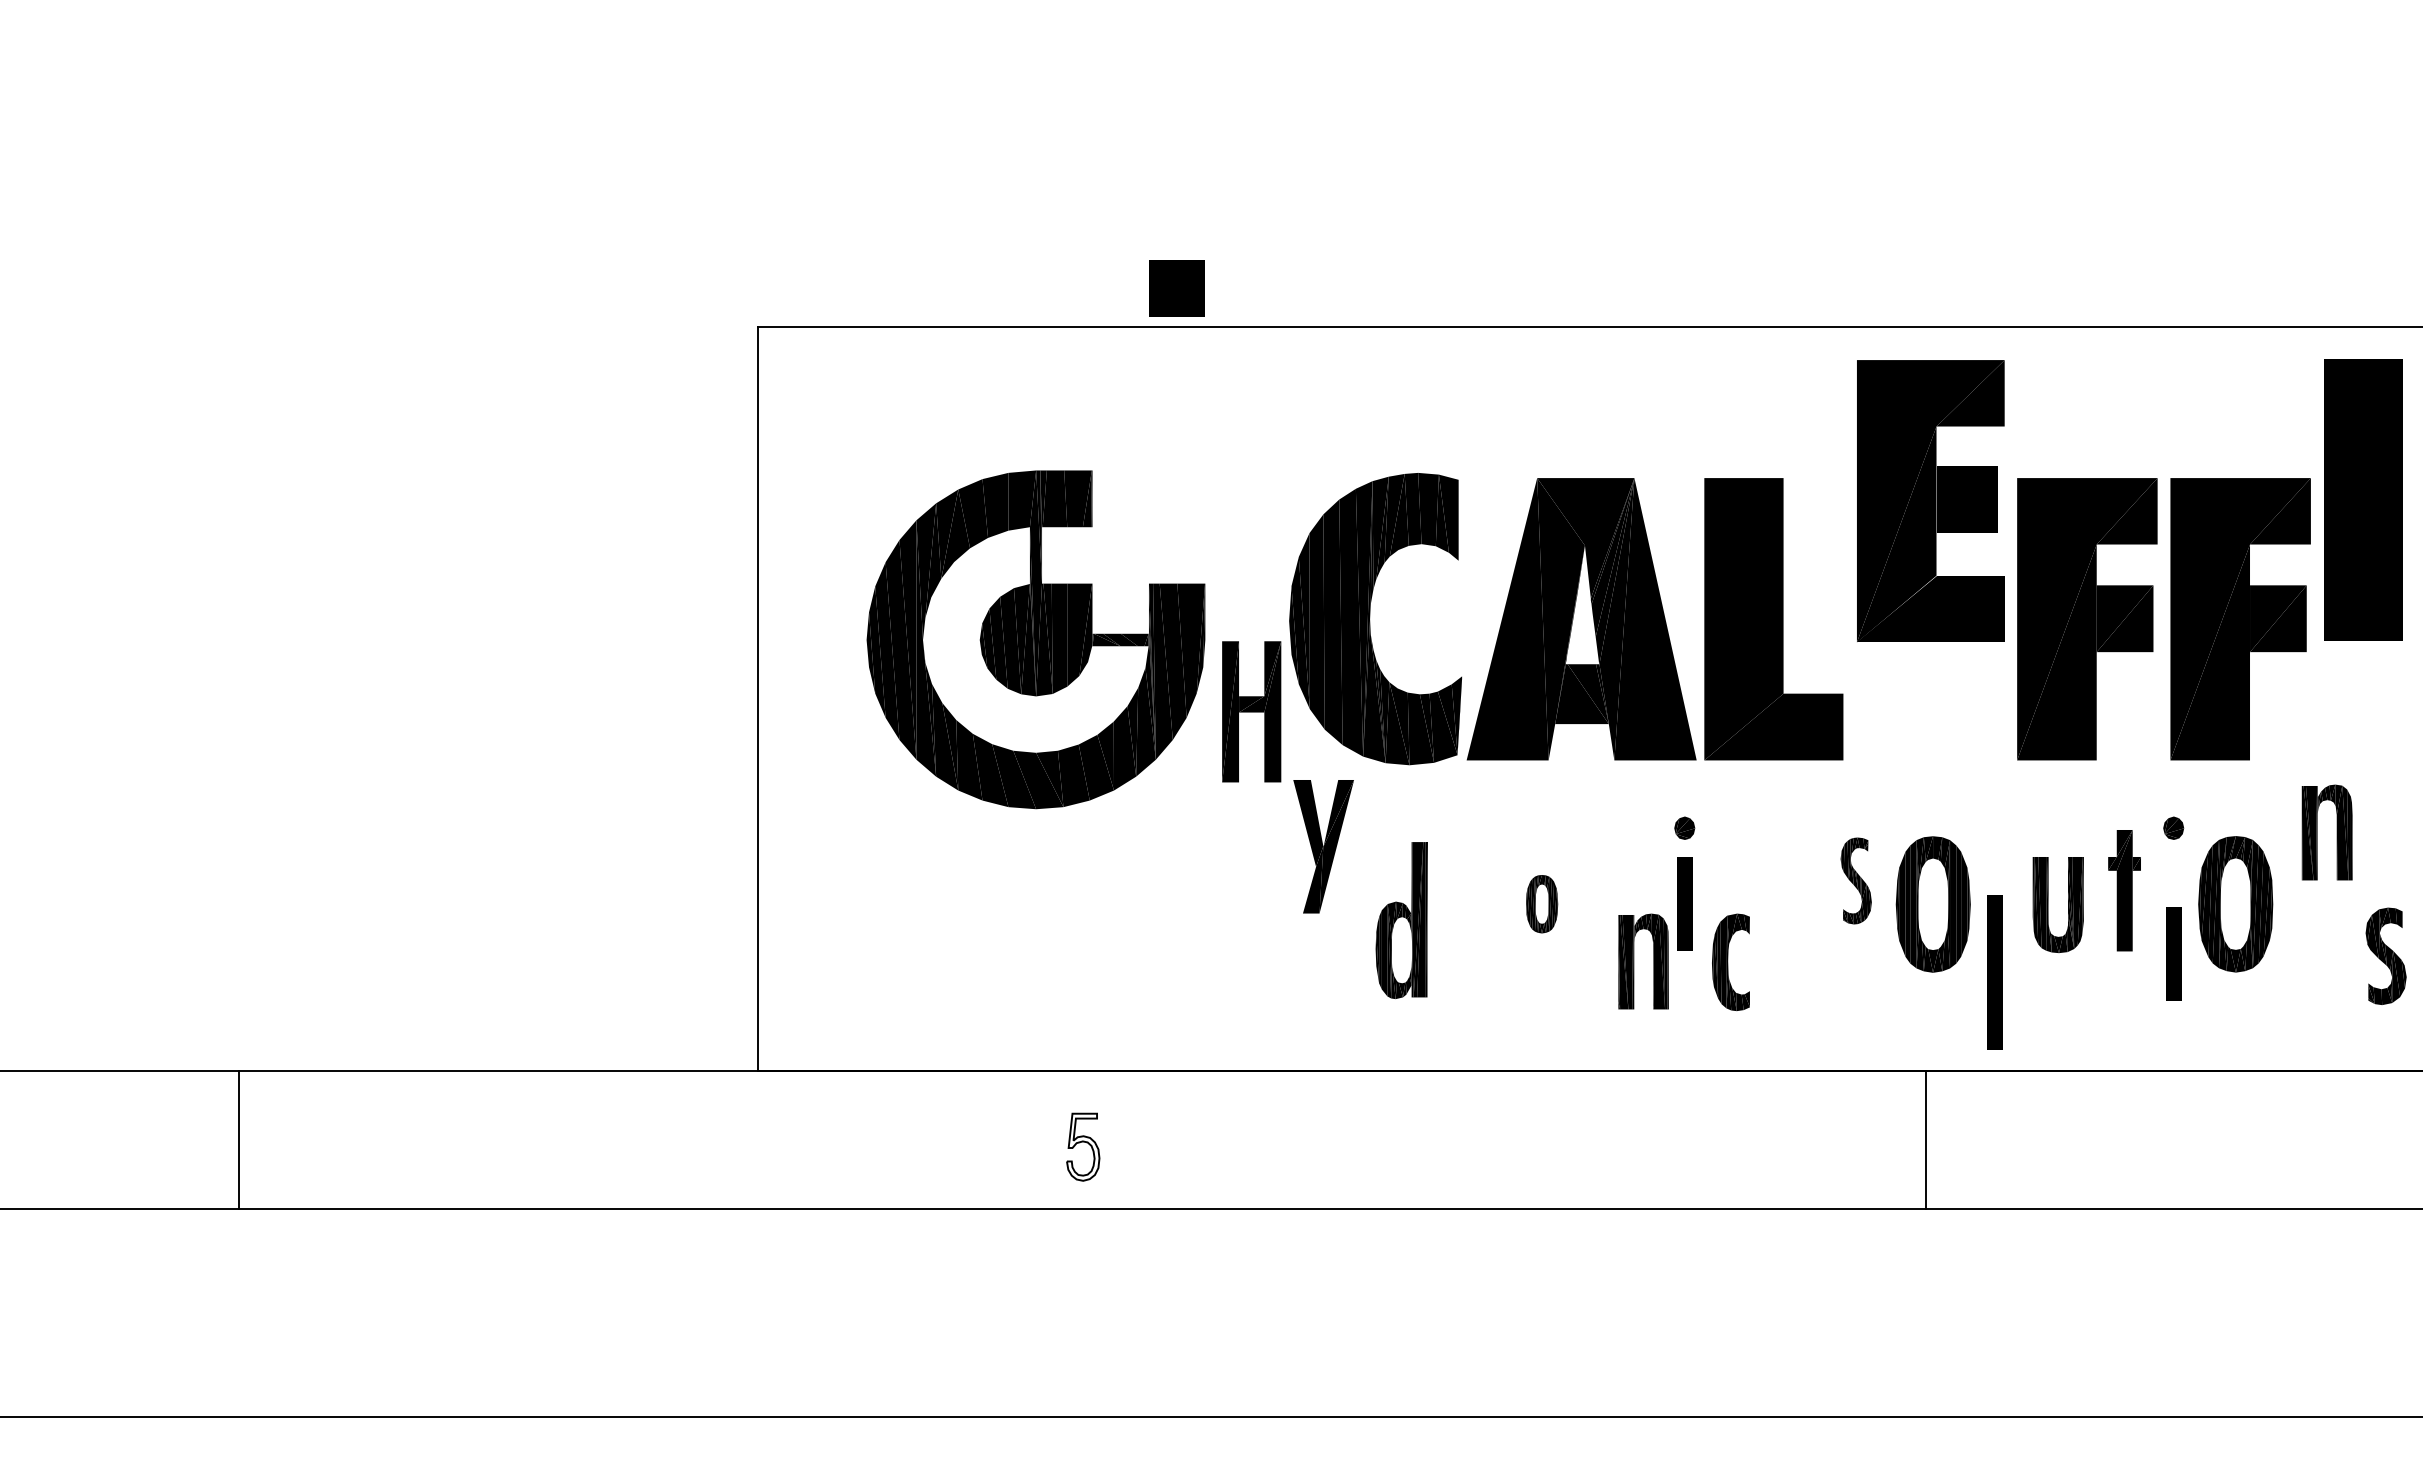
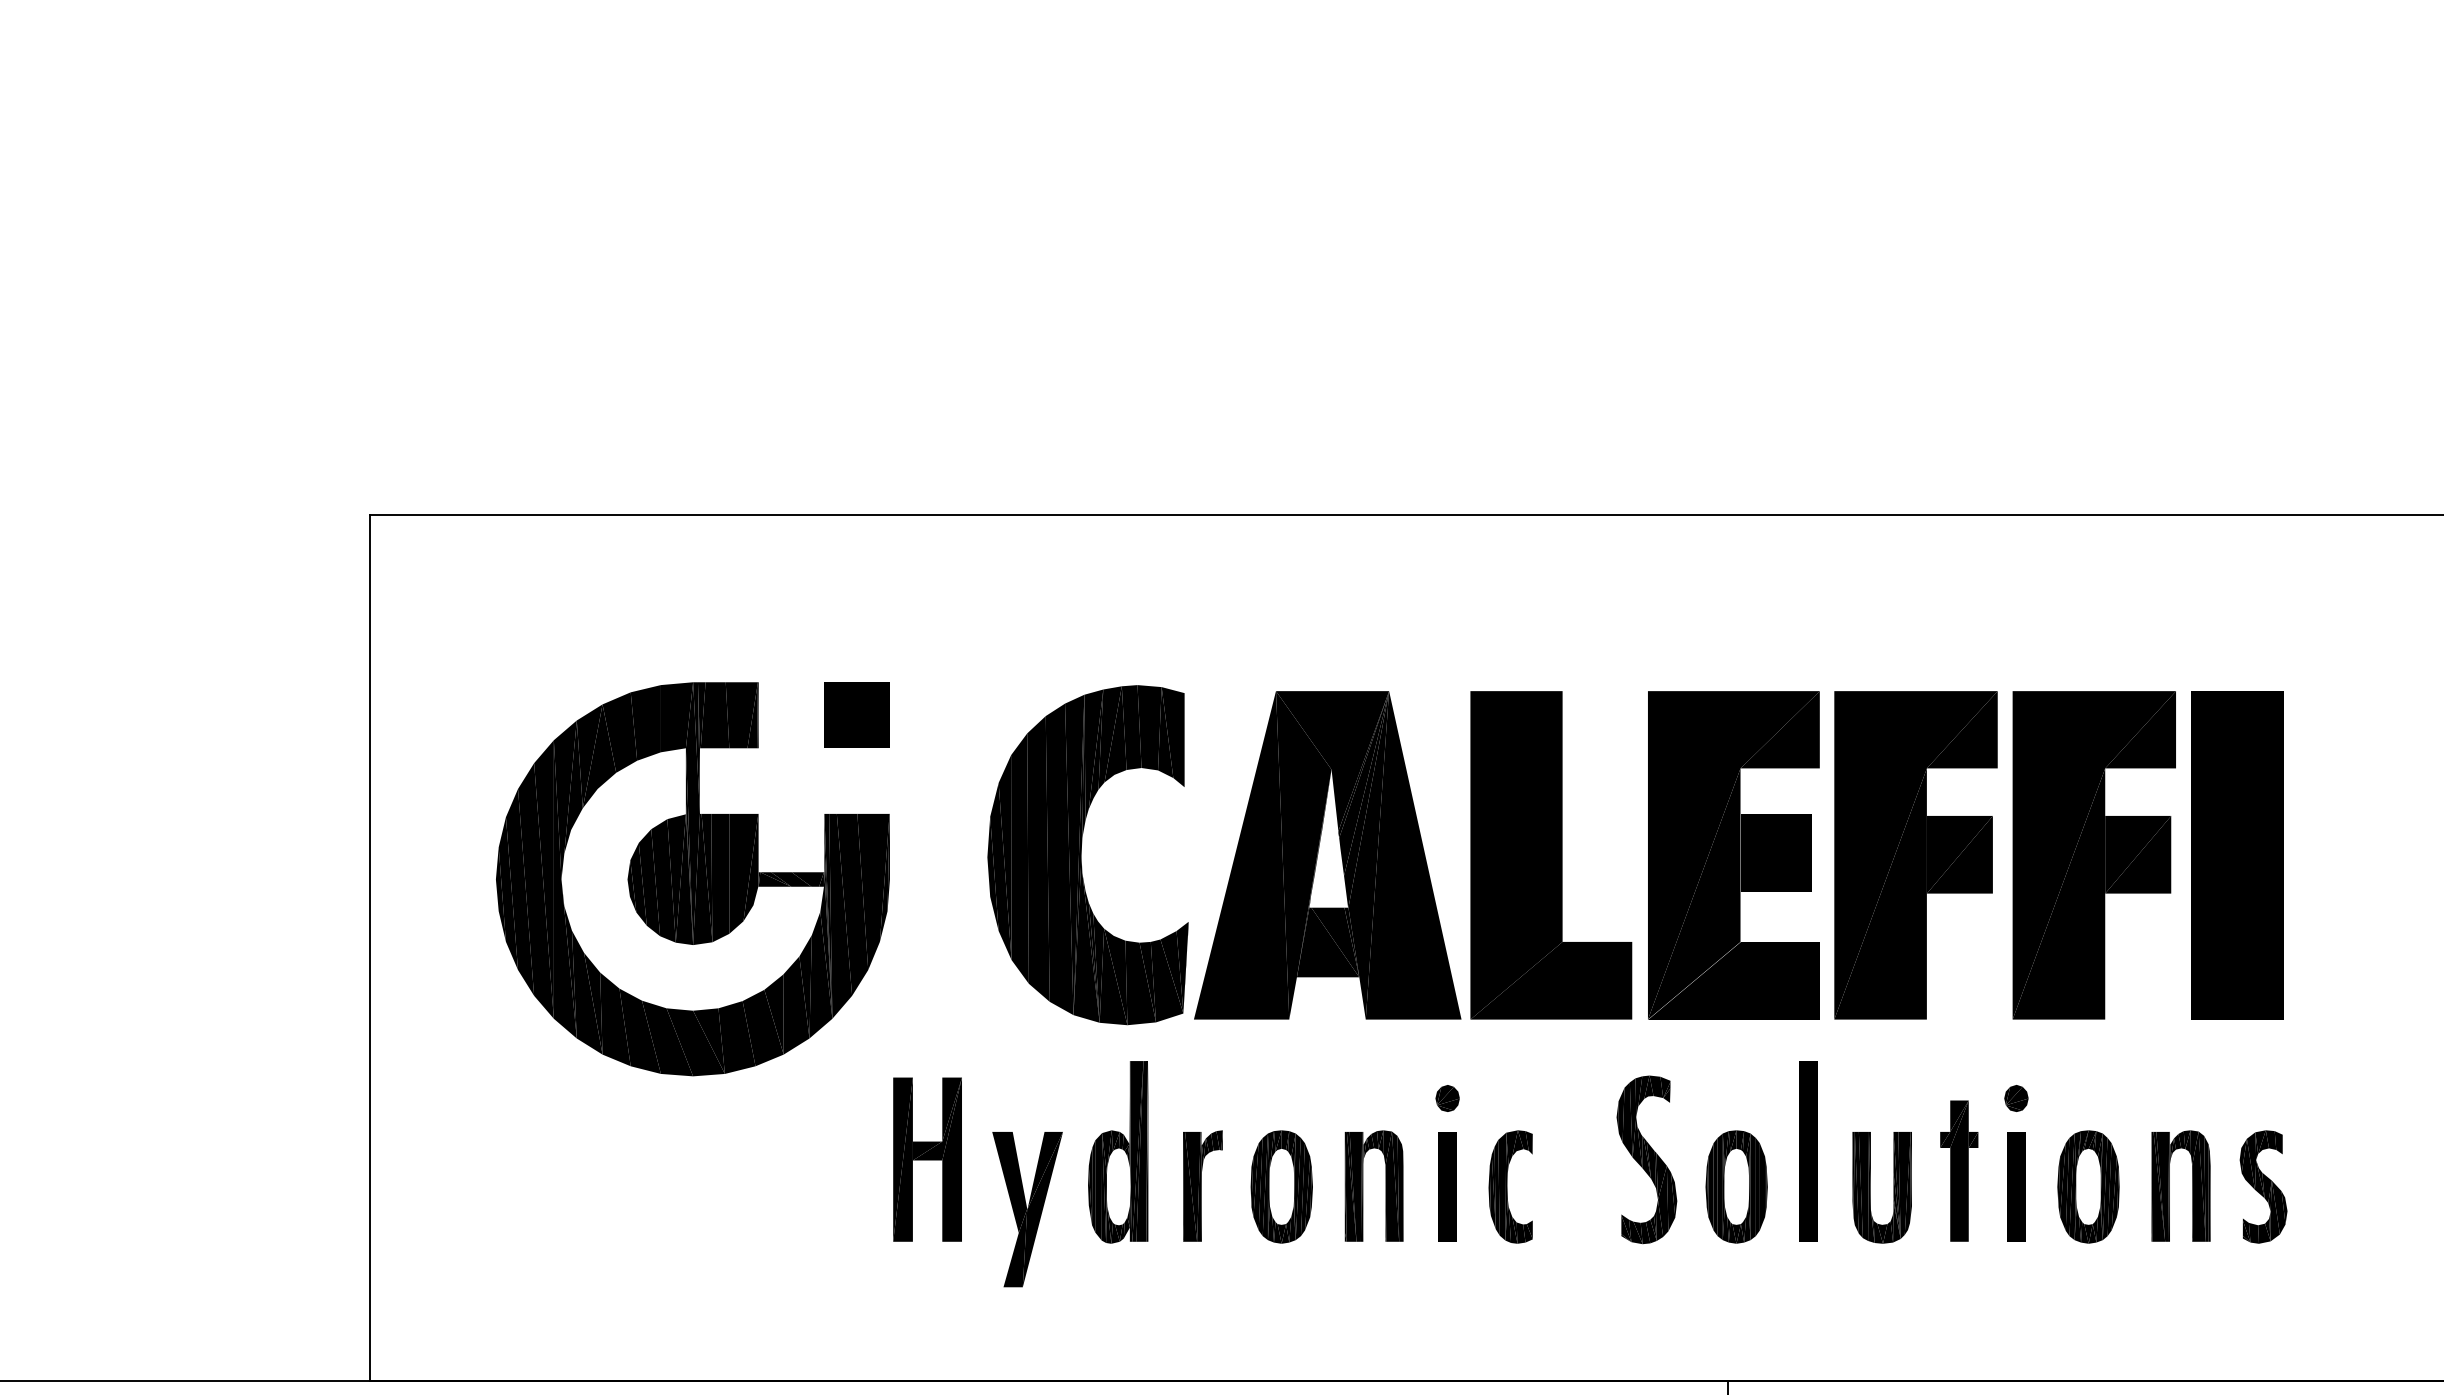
part: (1176, 288) -> (856, 714), moved
part: (2363, 499) -> (2237, 854), moved
part: (1930, 500) -> (1733, 854), moved
part: (1251, 711) -> (927, 1159), moved
part: (2317, 832) -> (2169, 1186), moved
part: (1323, 846) -> (1027, 1209), moved
part: (1856, 880) -> (1647, 1159), size x1.67
part: (1474, 903) -> (1203, 1186), added
part: (1541, 903) -> (1281, 1186), size x1.67
part: (1932, 903) -> (1735, 1186), size x0.71
part: (2235, 904) -> (2088, 1187), size x0.71
part: (1401, 920) -> (1118, 1152), moved
part: (2173, 953) -> (2016, 1186), moved
part: (2385, 955) -> (2262, 1186), moved
part: (1634, 961) -> (1363, 1186), moved
part: (1730, 962) -> (1510, 1187), moved
part: (1994, 972) -> (1807, 1151), moved

